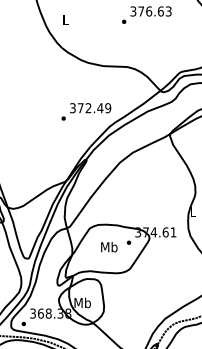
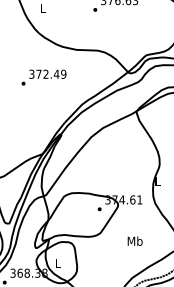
text: (86, 111) -> (44, 77), moved
text: (109, 246) -> (135, 240), moved
text: (82, 302) -> (57, 263), Mb -> L

